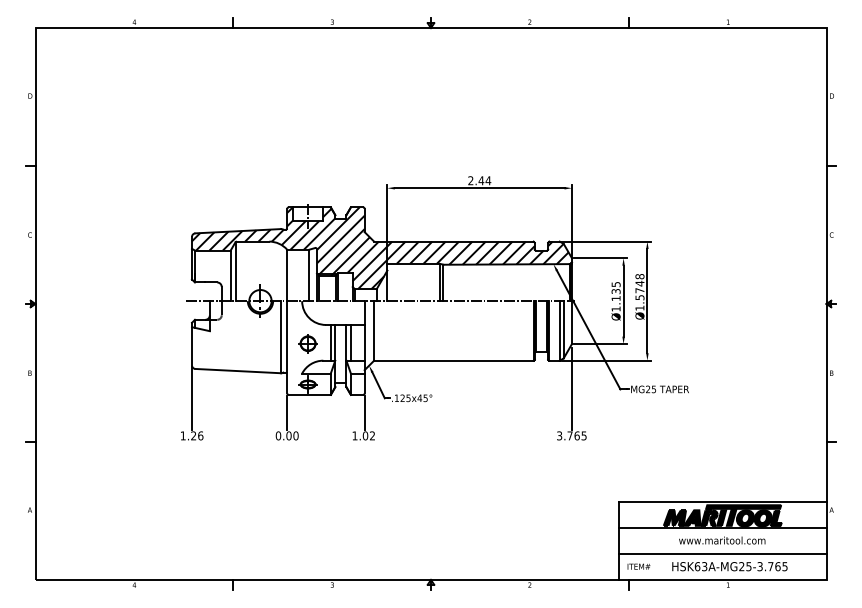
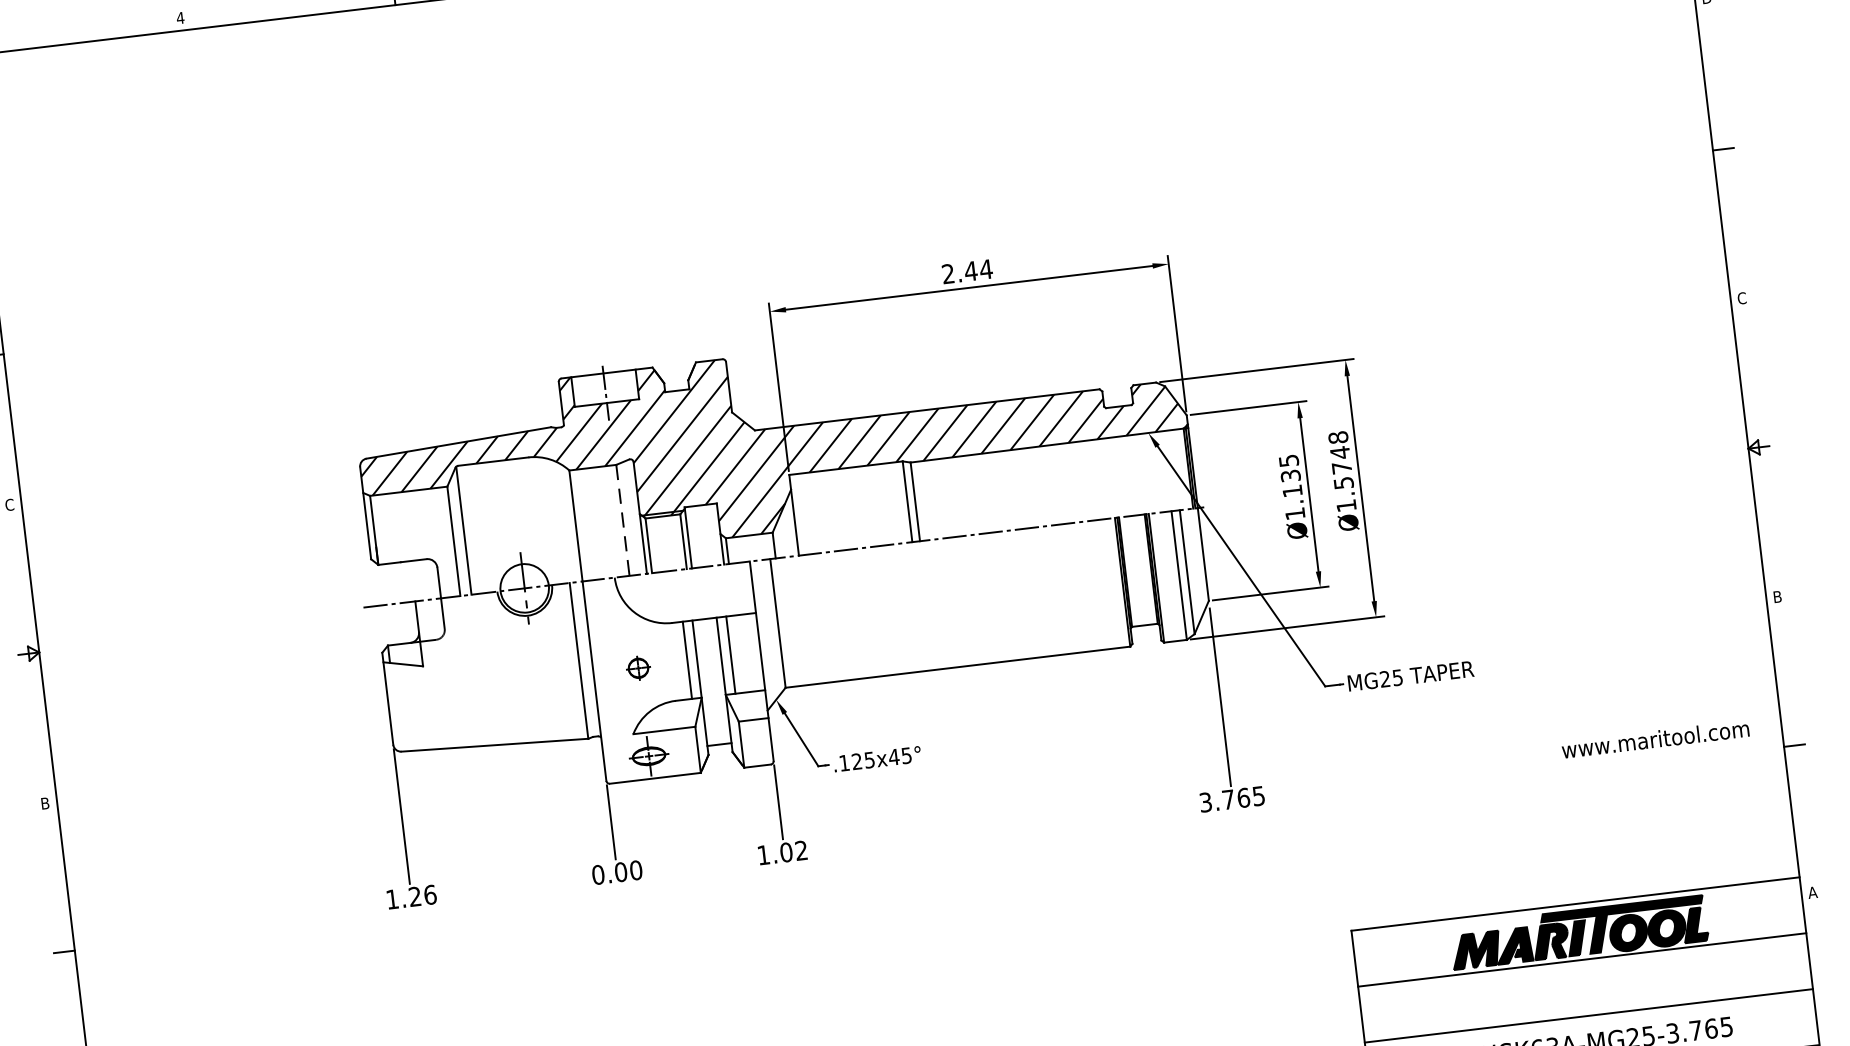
line: (308, 275) -> (621, 520), solid -> dashed
part: (307, 343) -> (637, 667), size x0.6
text: (722, 540) -> (1656, 739), moved

